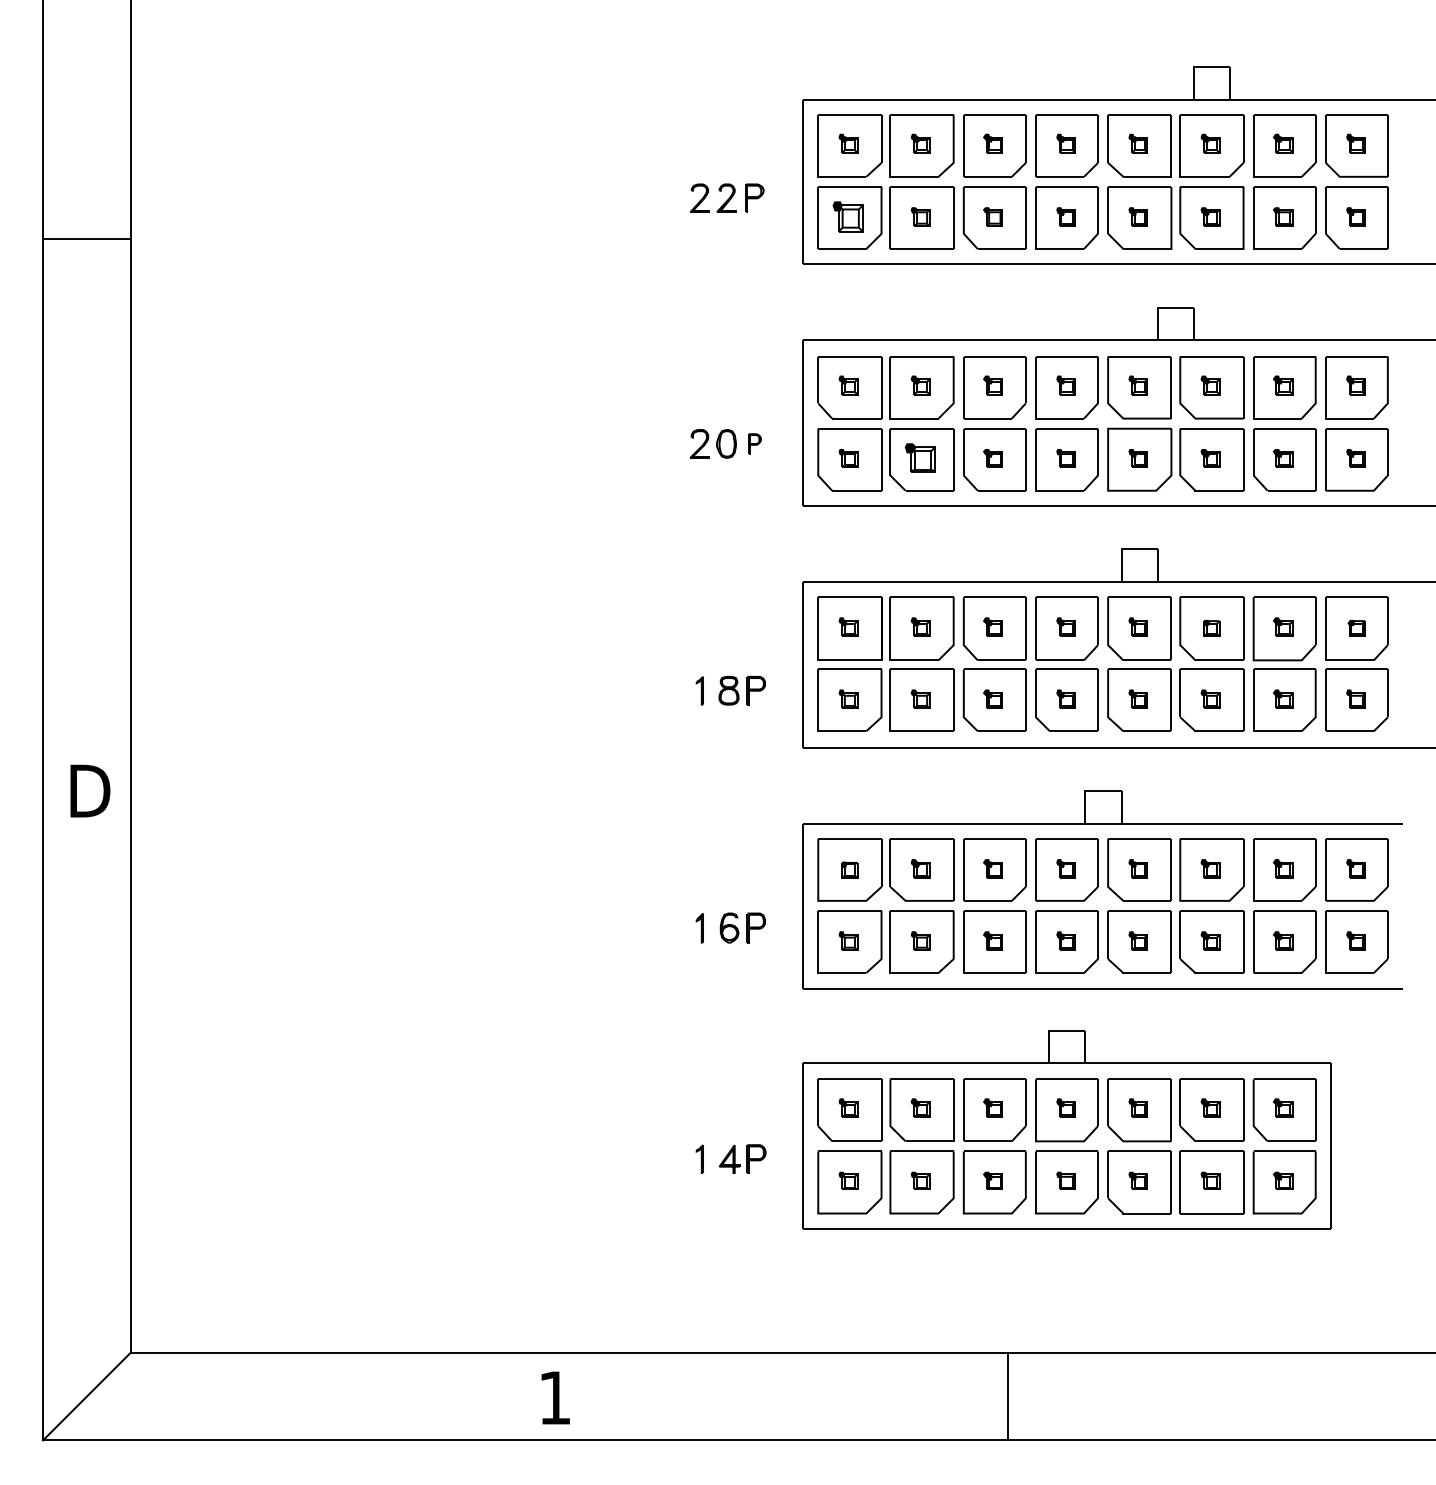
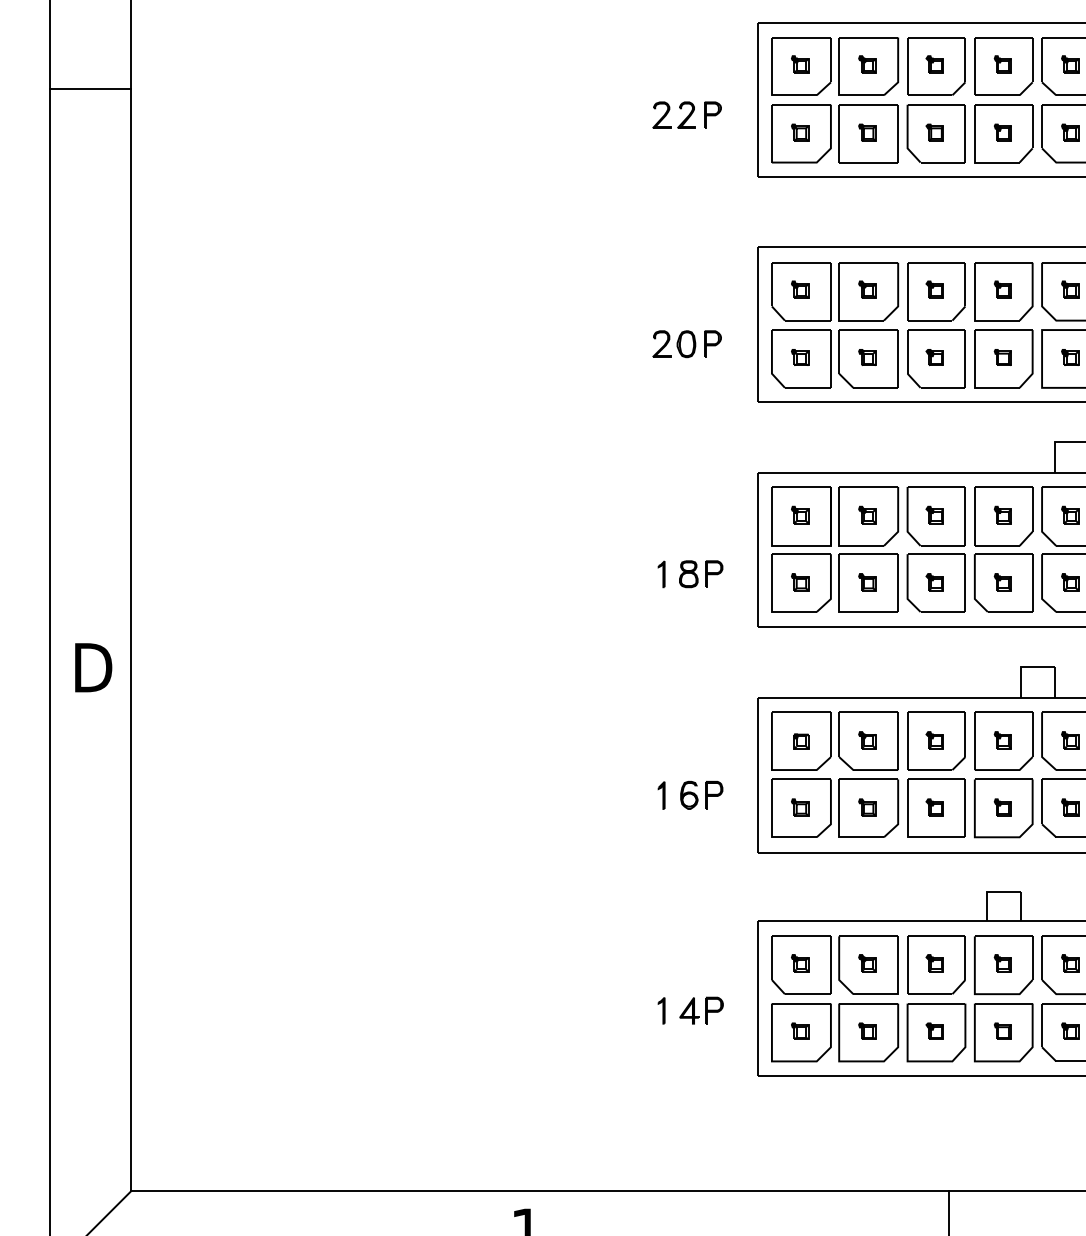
part: (848, 216) -> (800, 132), size x0.62
line: (86, 239) -> (90, 89), moved
part: (754, 443) -> (712, 343), size x1.43
part: (920, 458) -> (867, 357), size x0.62

